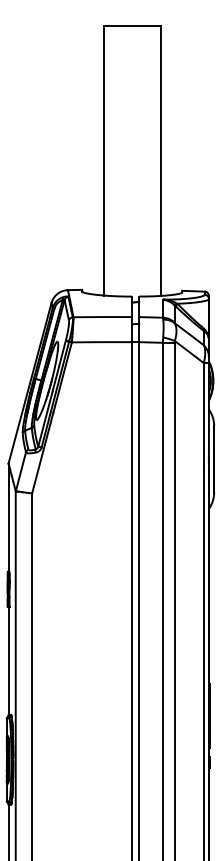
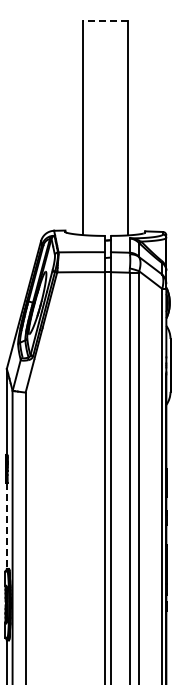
line: (132, 25) -> (105, 20), solid -> dashed
line: (8, 661) -> (6, 526), solid -> dashed

